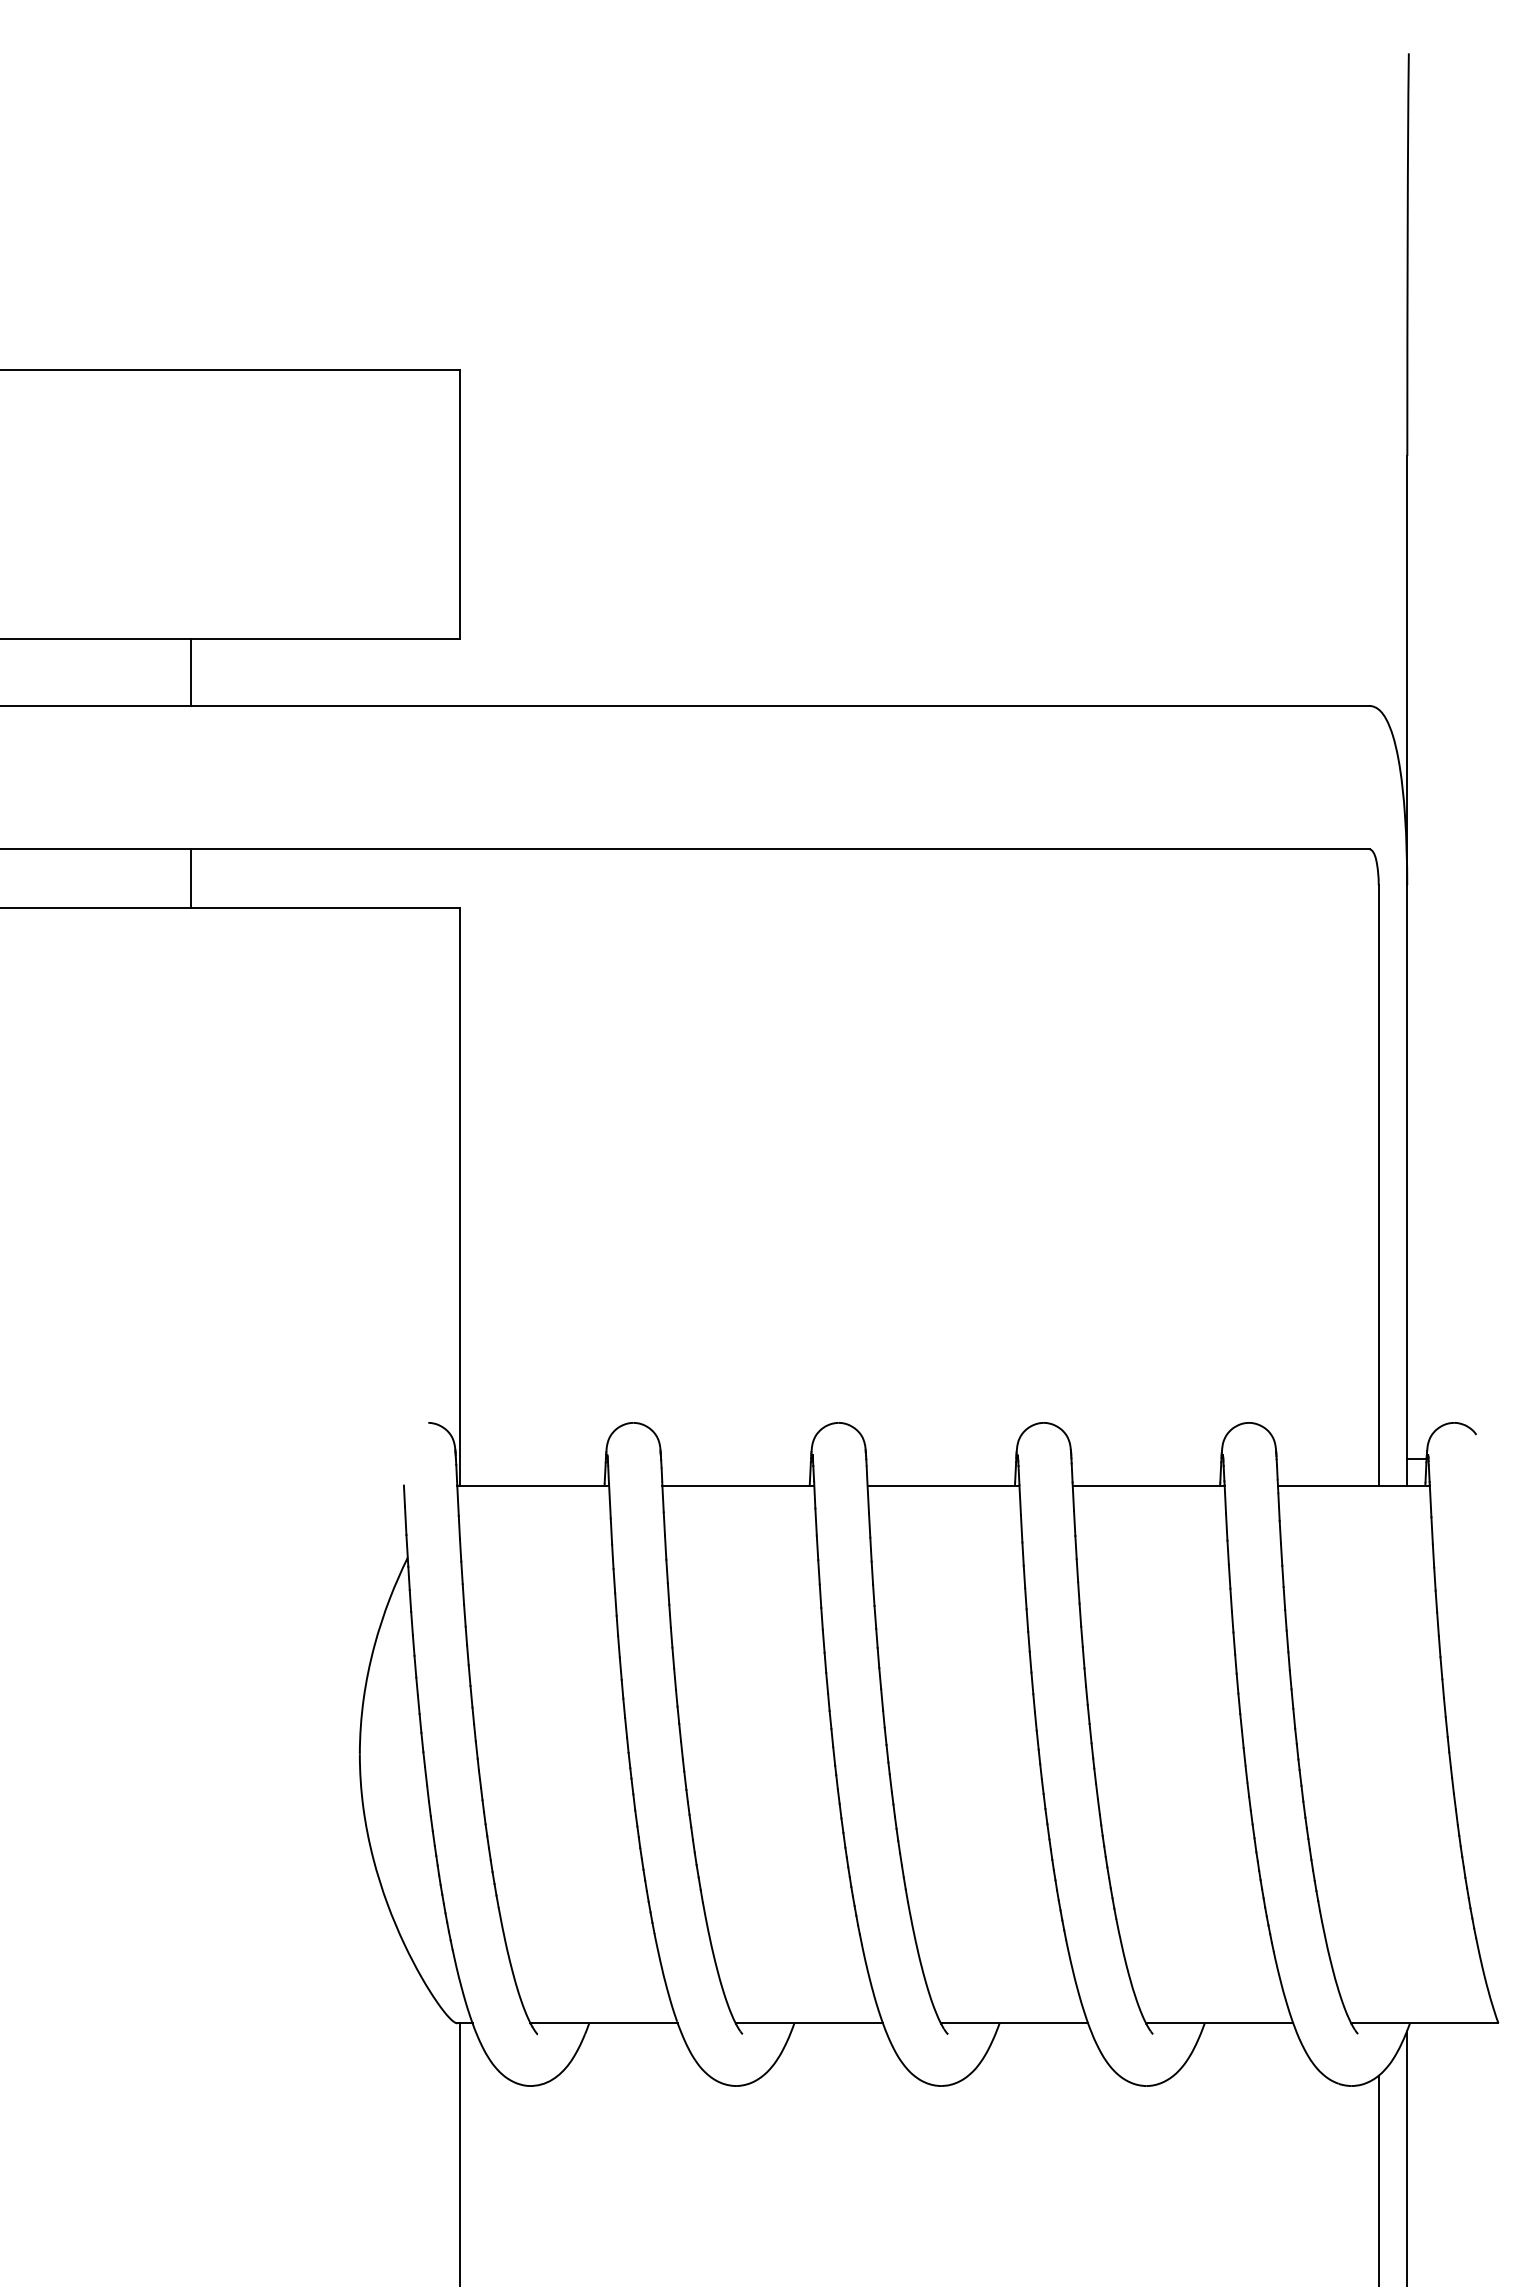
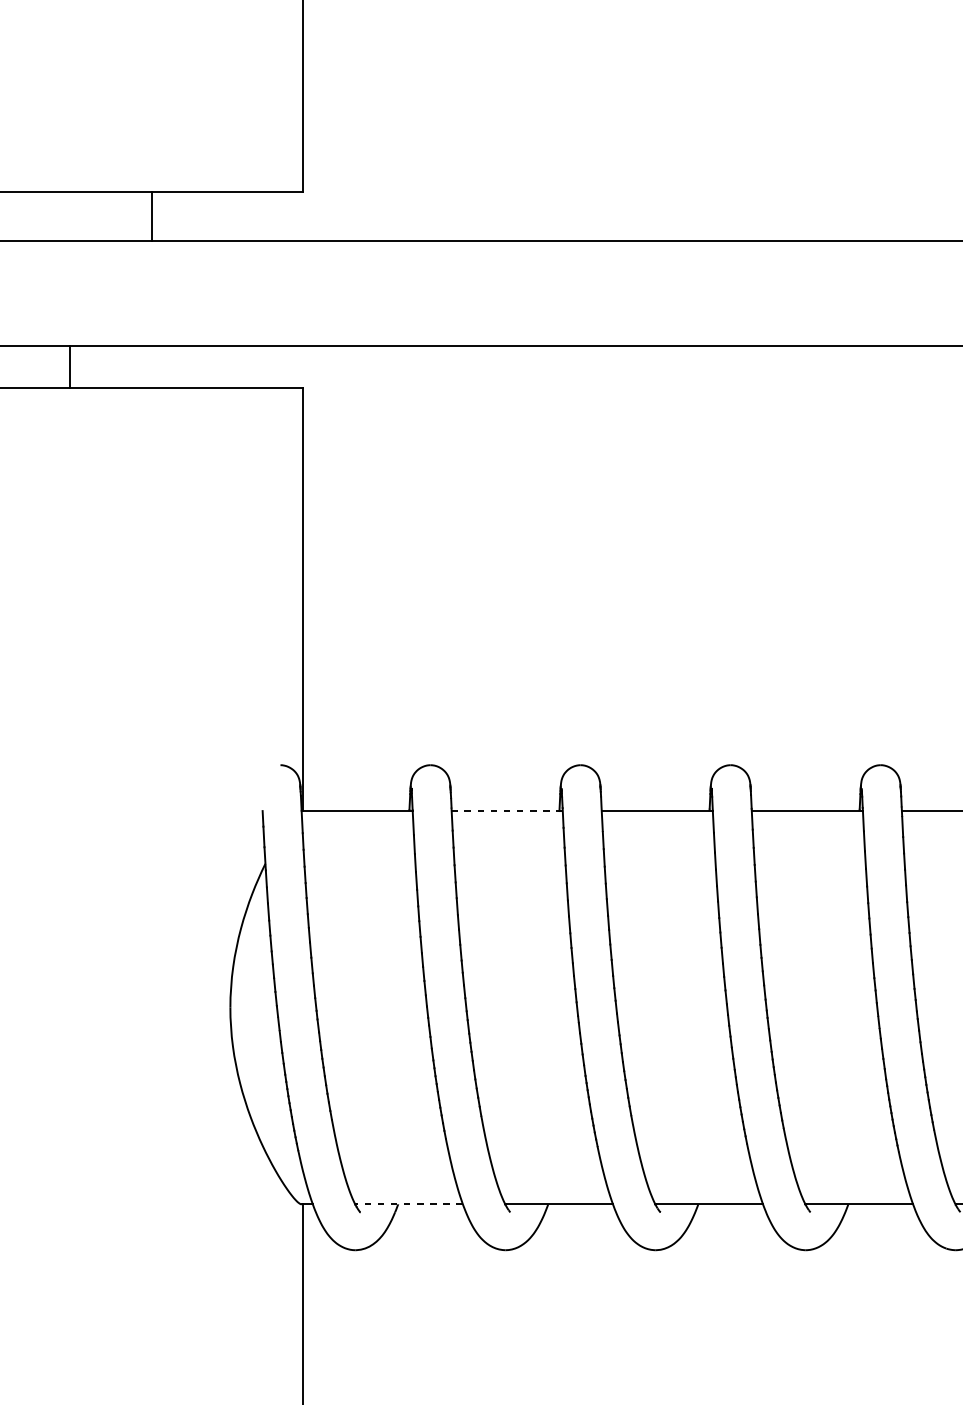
line: (190, 671) -> (151, 215), moved
line: (190, 878) -> (69, 367), moved
line: (738, 1485) -> (507, 810), solid -> dashed
line: (604, 2023) -> (409, 1204), solid -> dashed

